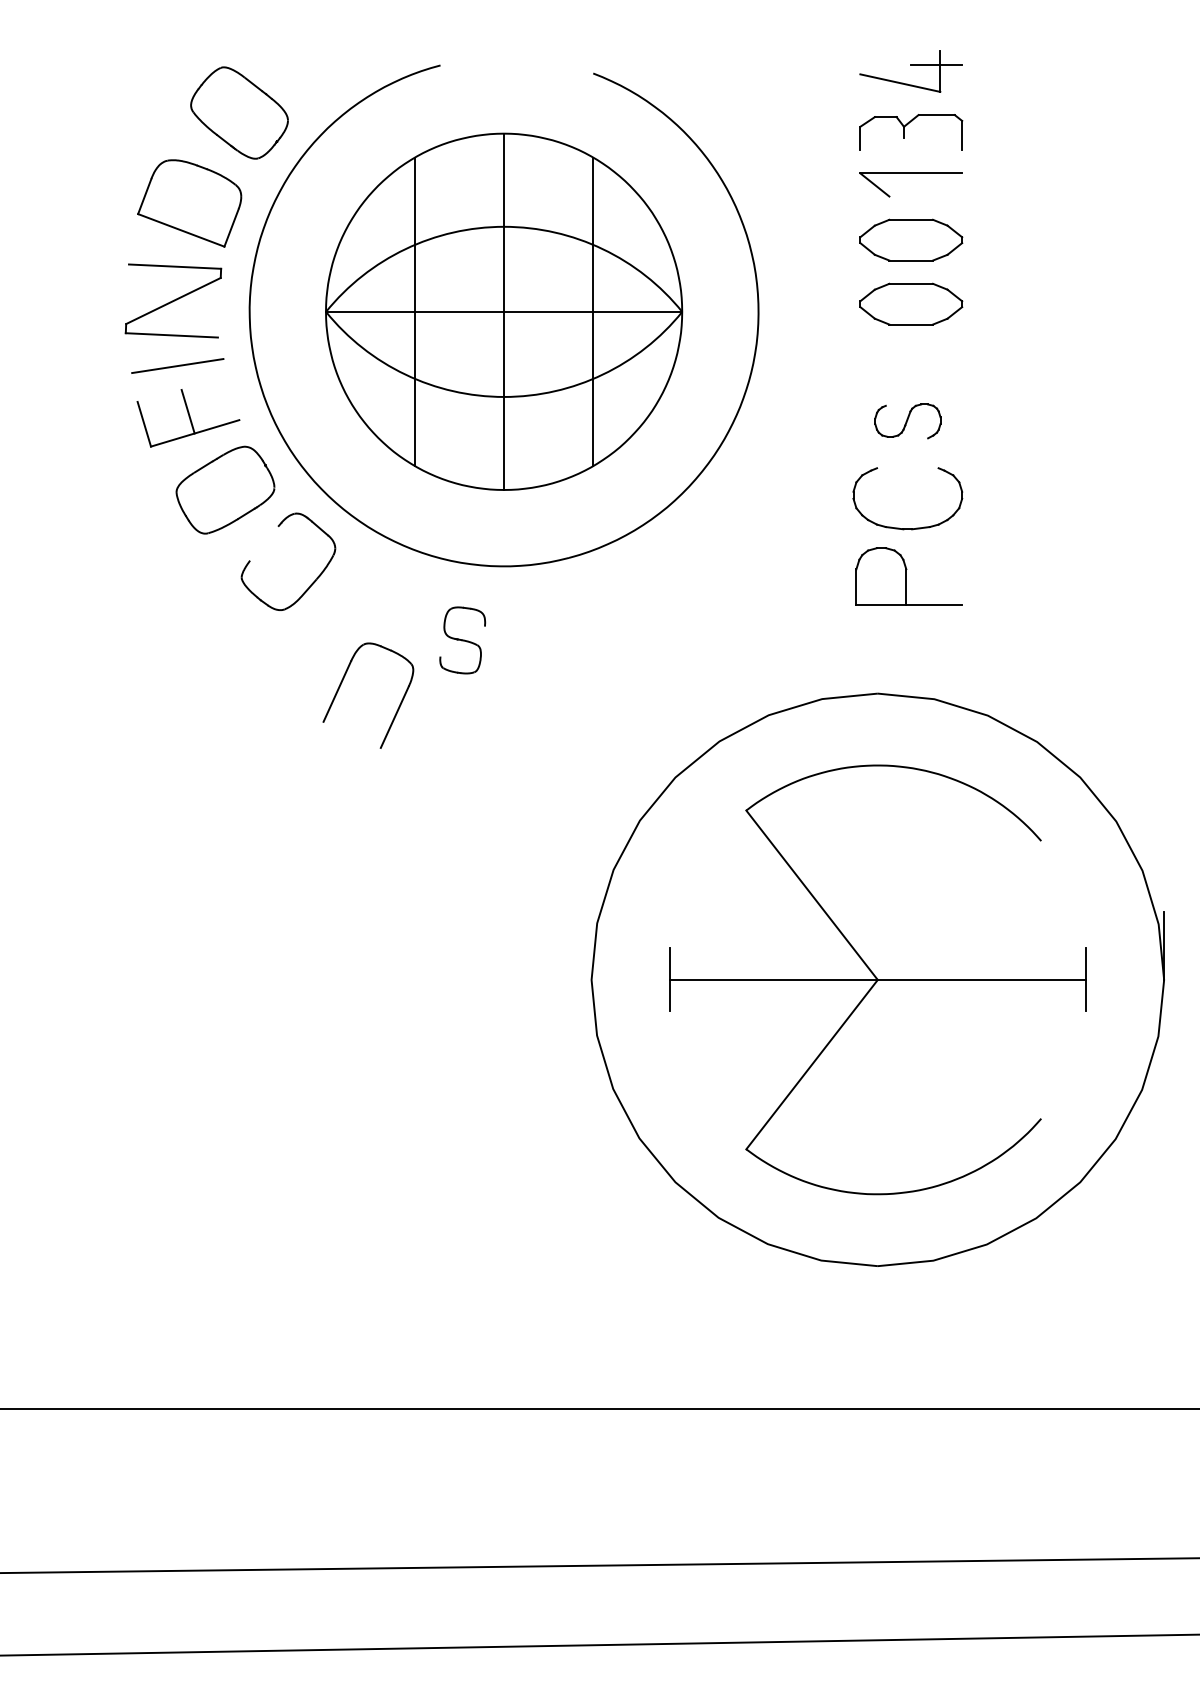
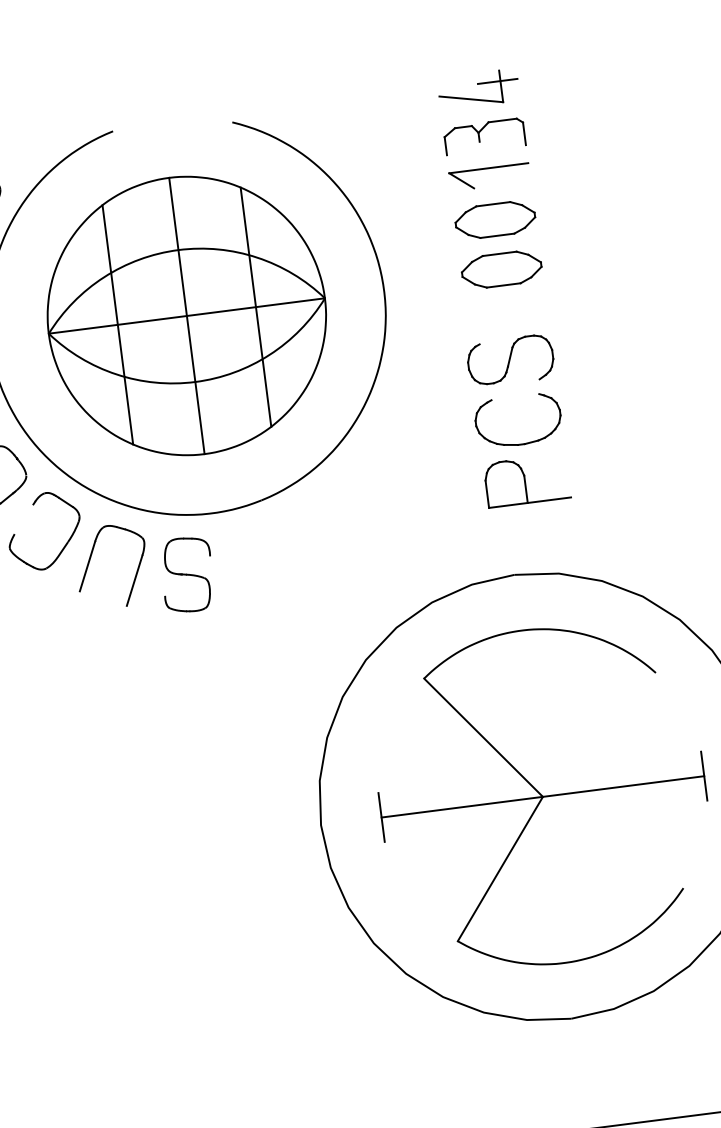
part: (907, 421) -> (510, 360), size x1.67
part: (462, 640) -> (187, 574), size x1.43
part: (341, 685) -> (90, 561), moved

